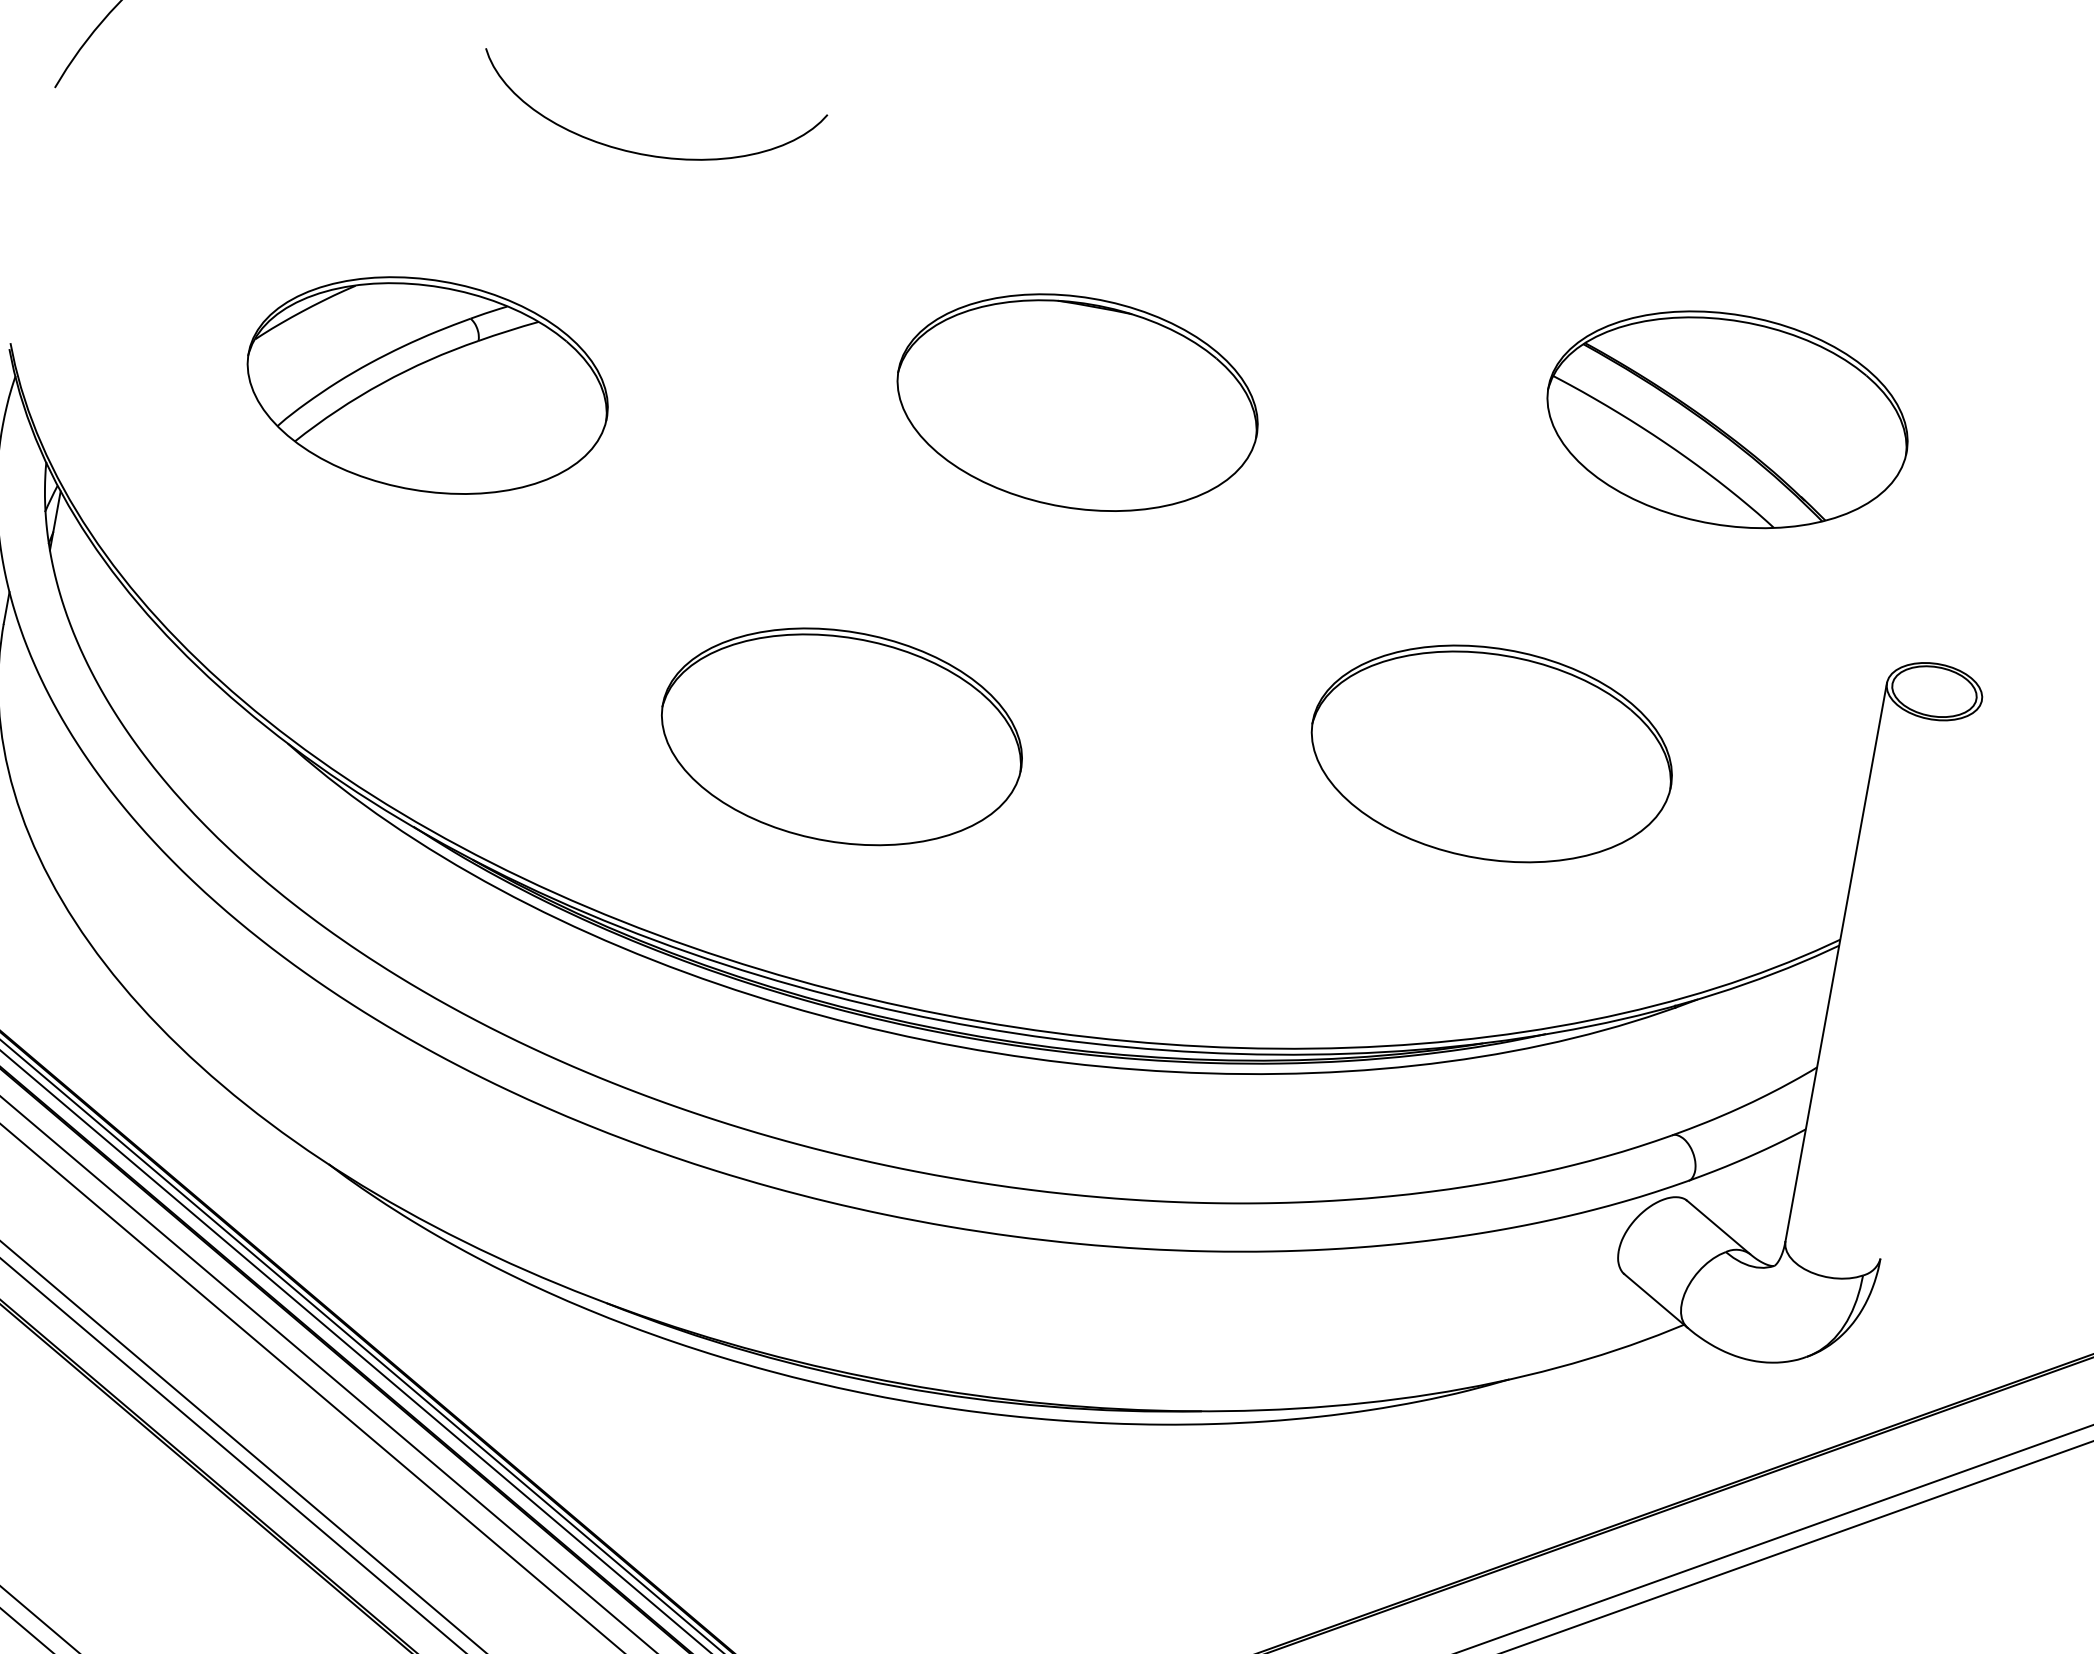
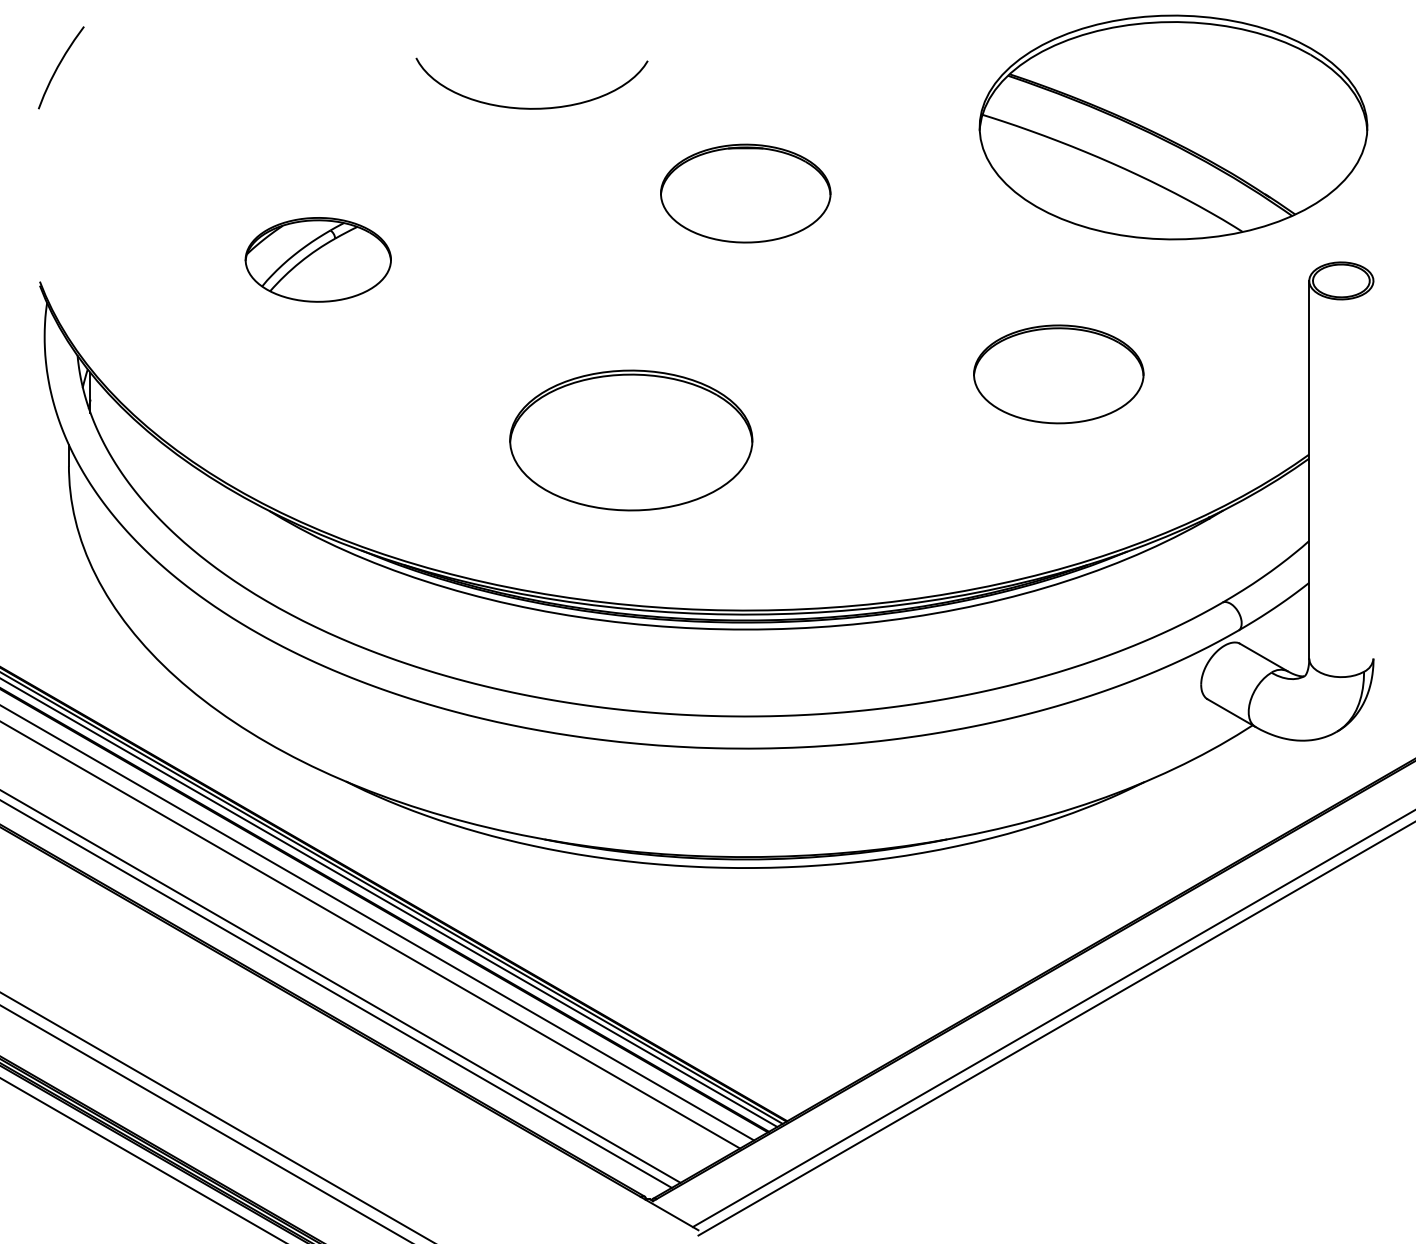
curve: (646, 152) -> (533, 107), moved
part: (428, 385) -> (318, 259), size x0.6
part: (1077, 402) -> (745, 193), size x0.7
part: (1727, 419) -> (1173, 127), size x1.6
part: (1491, 754) -> (1058, 374), size x0.7

